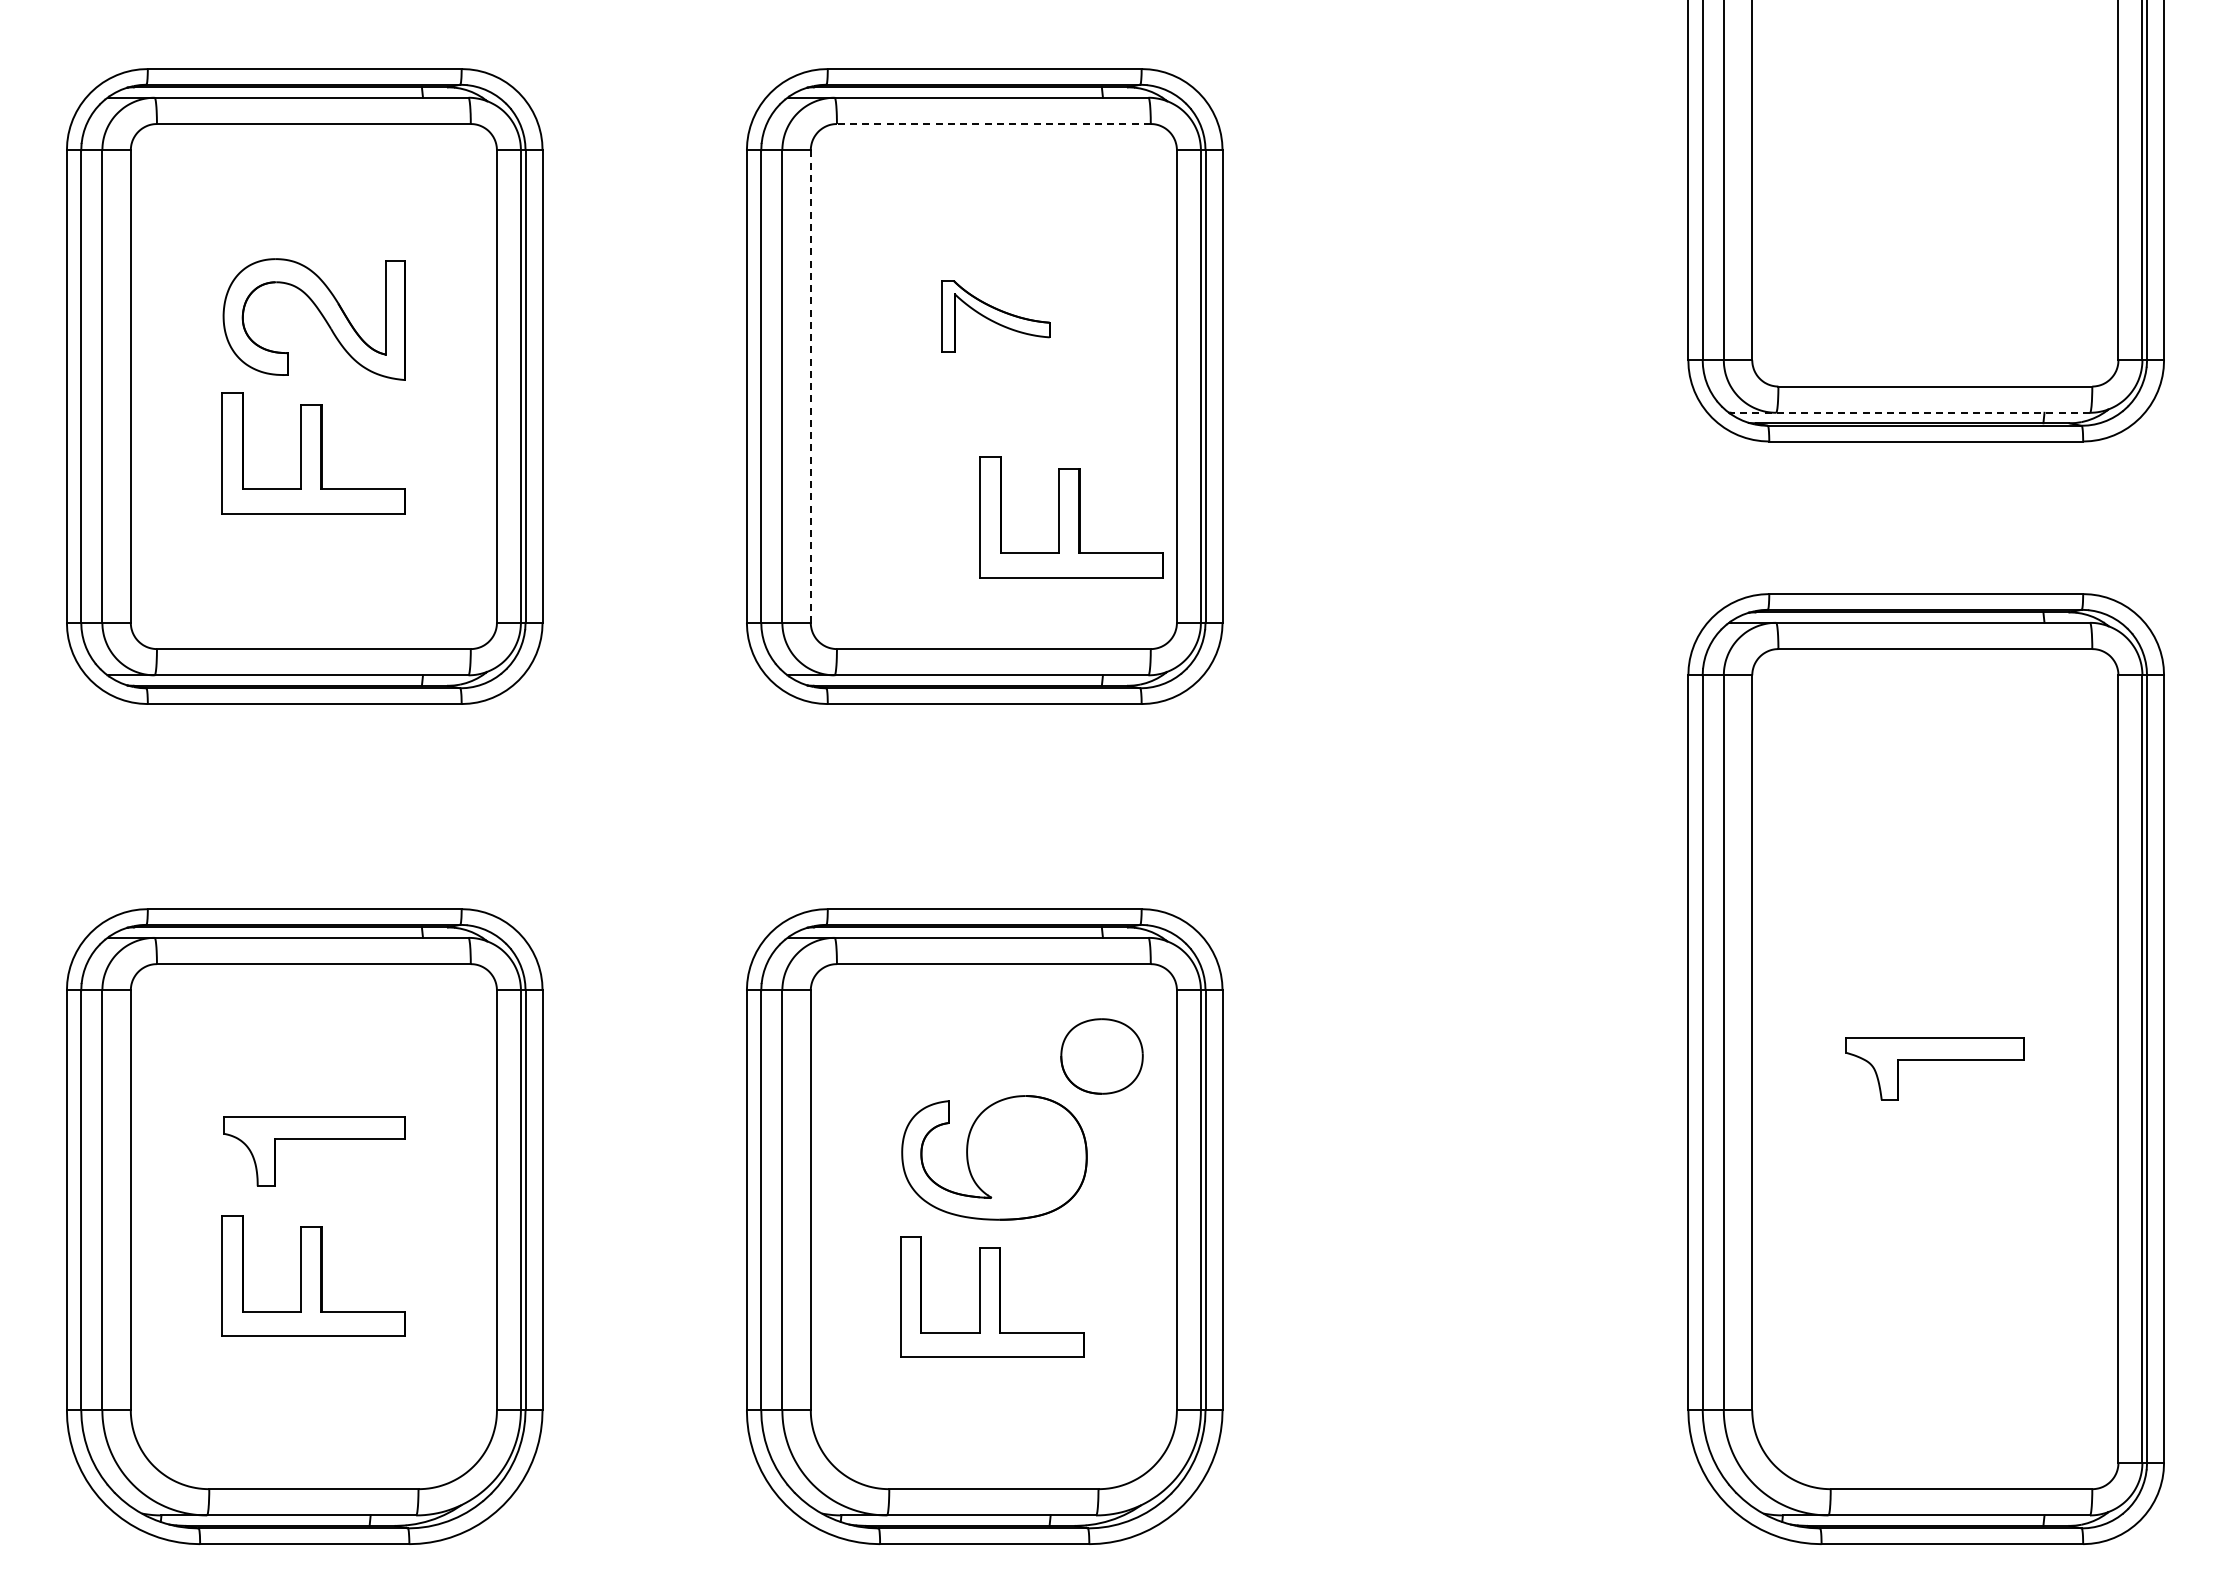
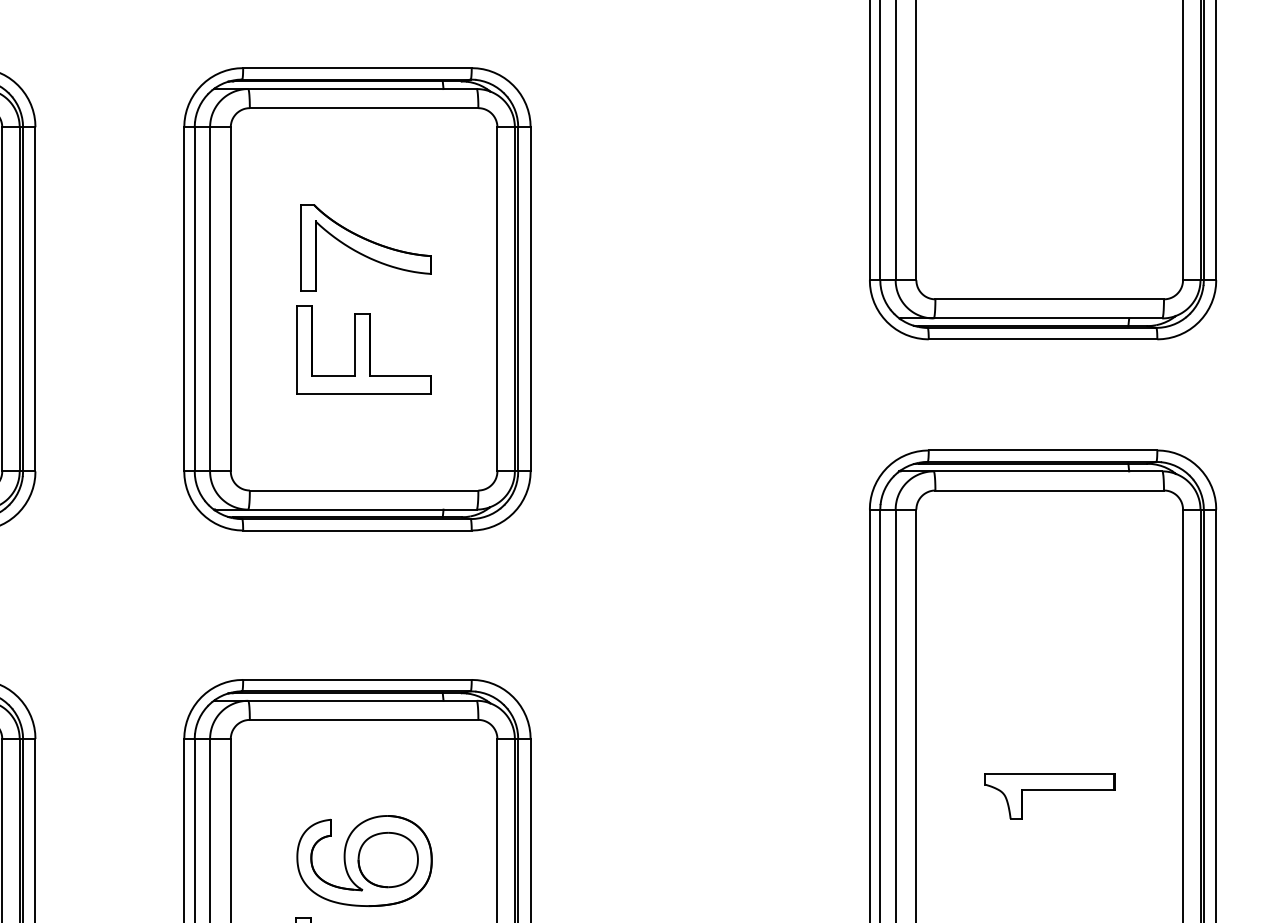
line: (993, 124) -> (363, 108), dashed -> solid
part: (995, 315) -> (365, 247), size x1.67
line: (810, 387) -> (230, 300), dashed -> solid
line: (1910, 412) -> (1031, 318), dashed -> solid
part: (1071, 517) -> (363, 349), moved
part: (1101, 1056) -> (387, 860), moved

